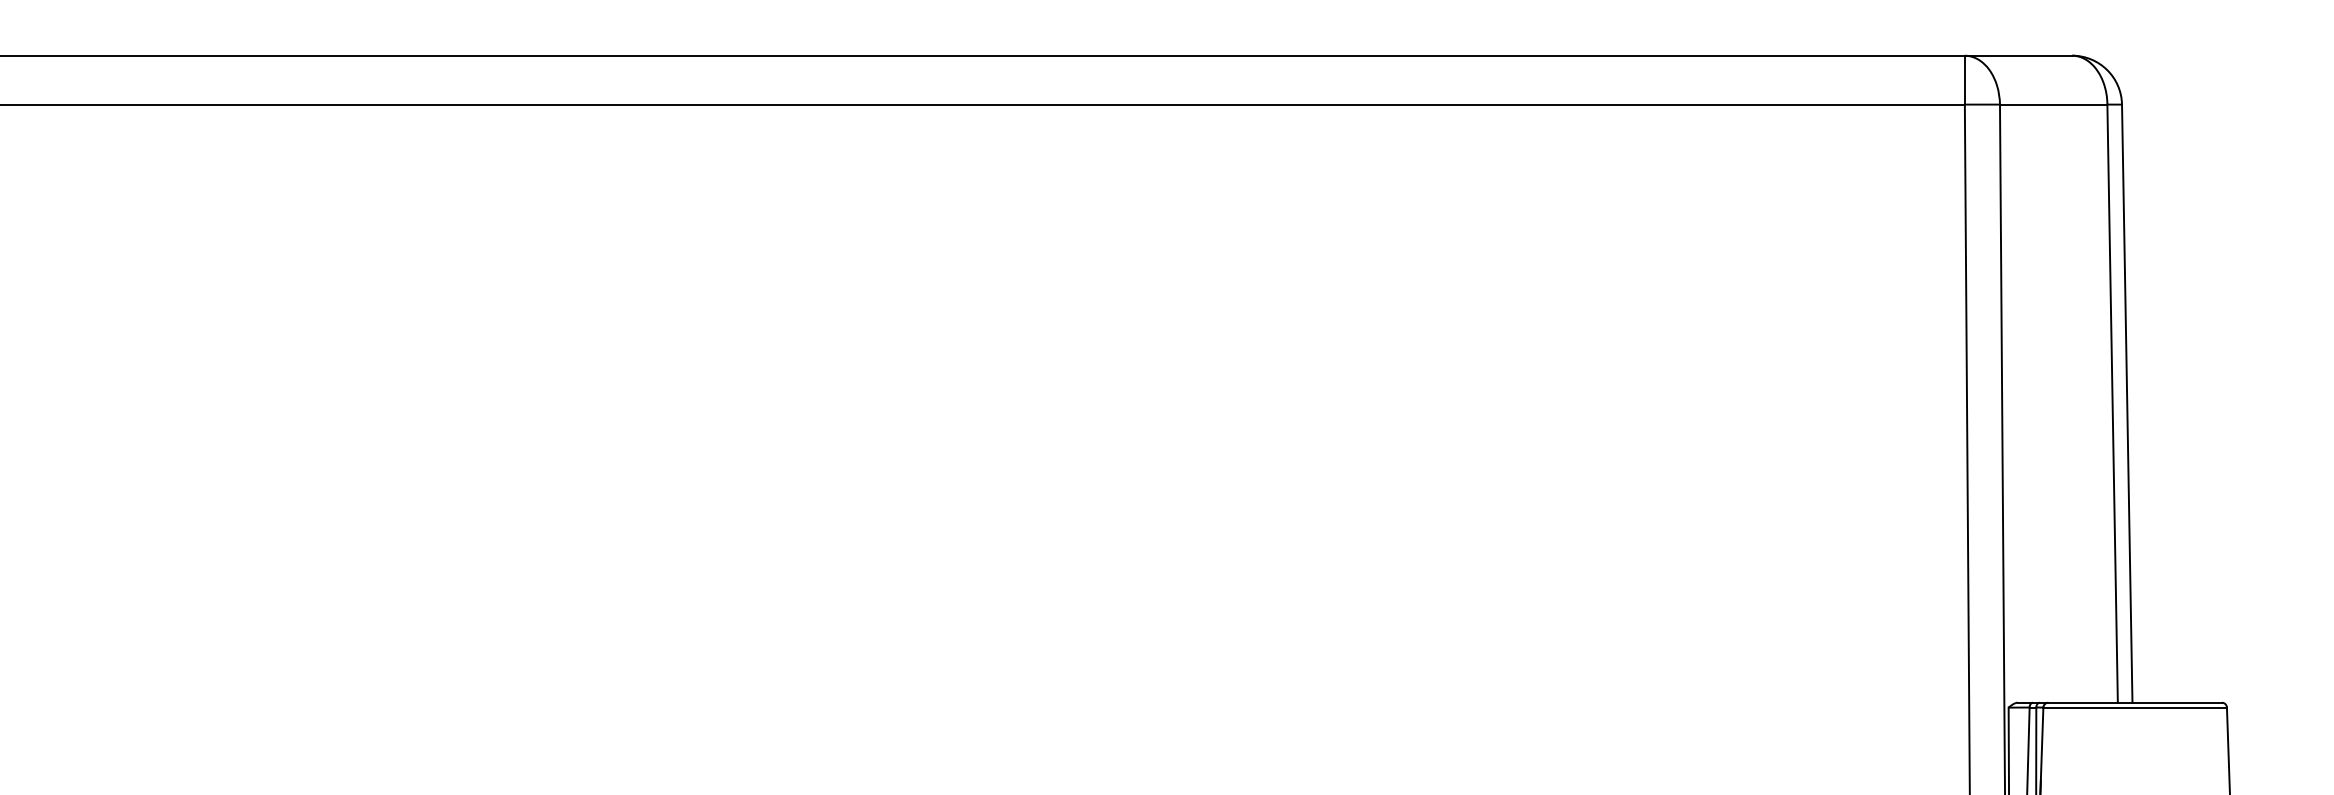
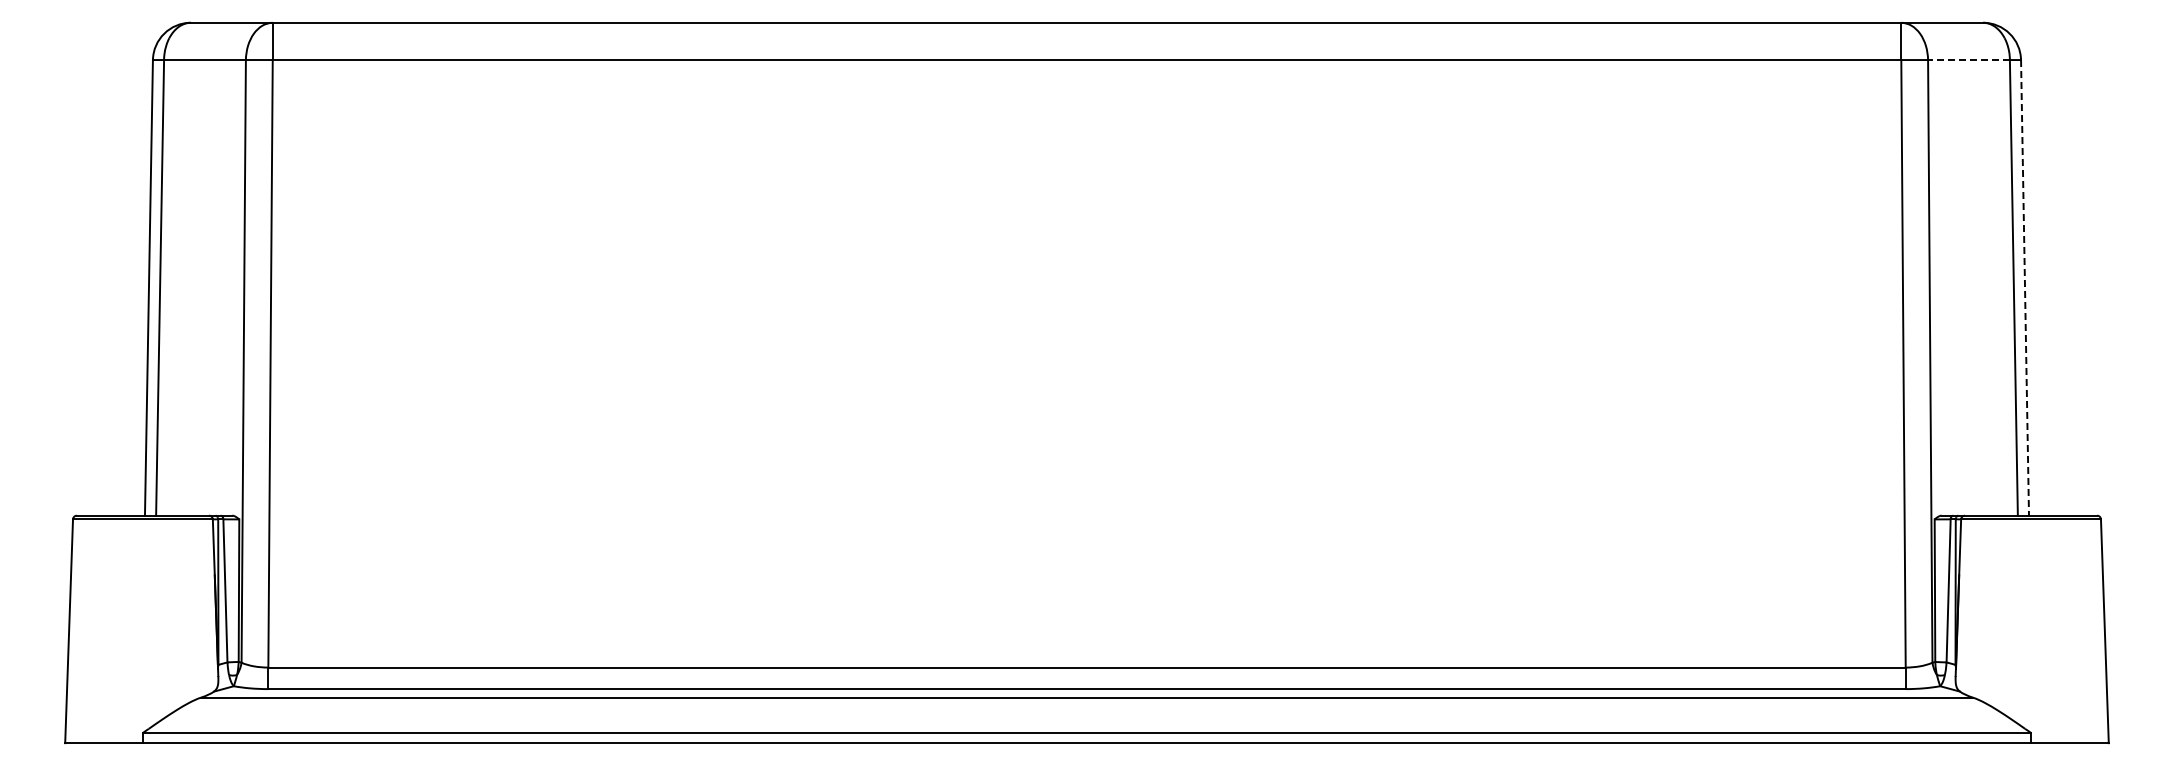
line: (2053, 105) -> (1968, 60), solid -> dashed
line: (2127, 403) -> (2025, 287), solid -> dashed

